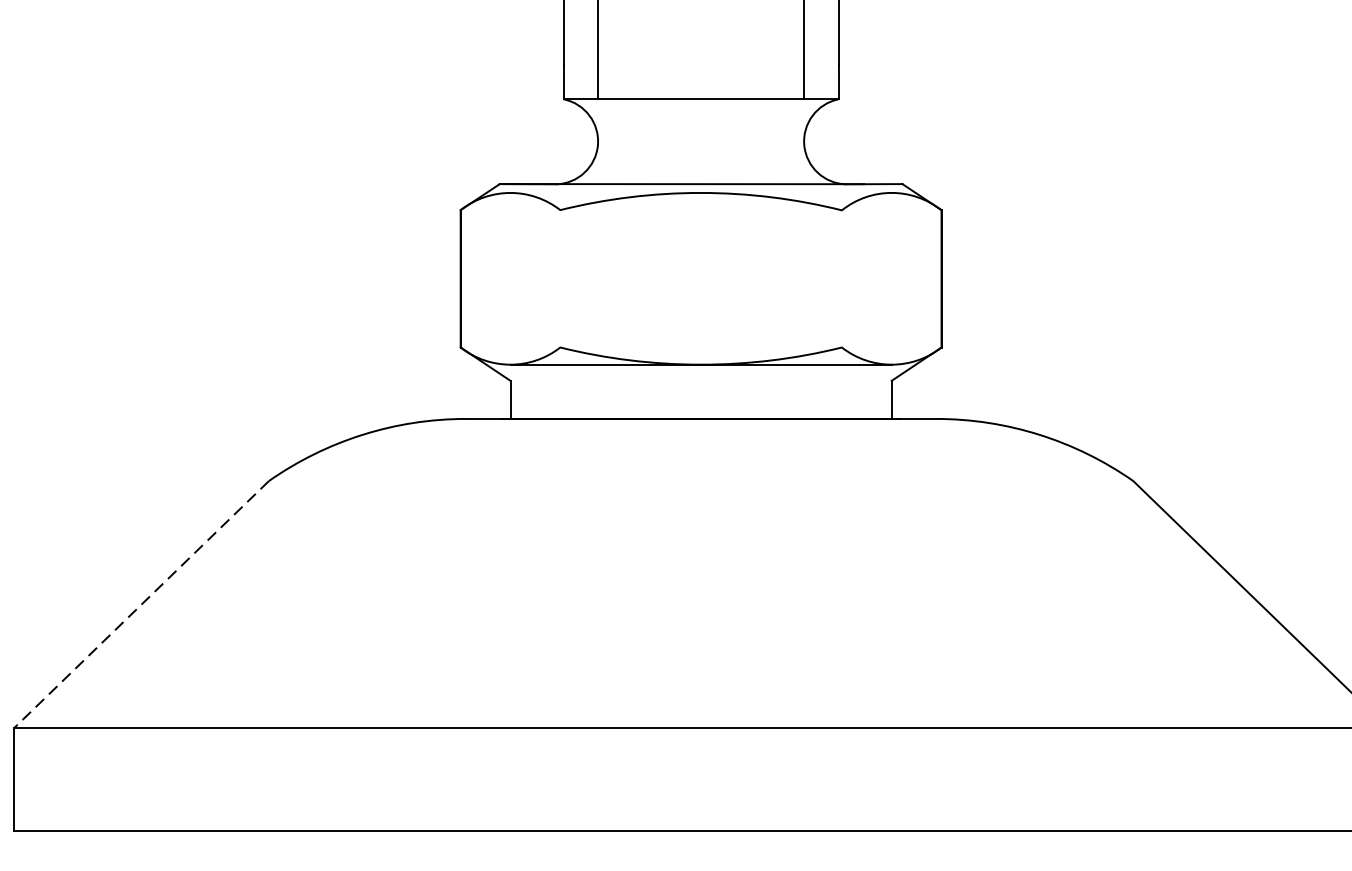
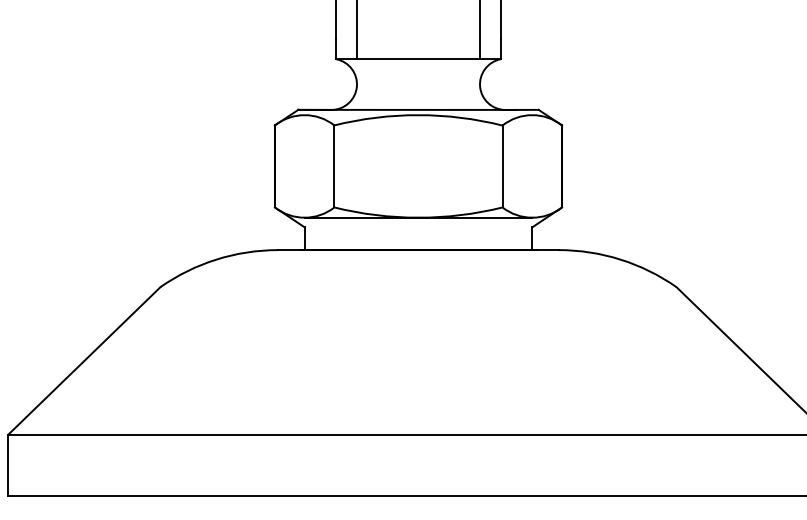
line: (560, 278) -> (334, 166), added
line: (841, 278) -> (502, 166), added
line: (141, 603) -> (84, 360), dashed -> solid

